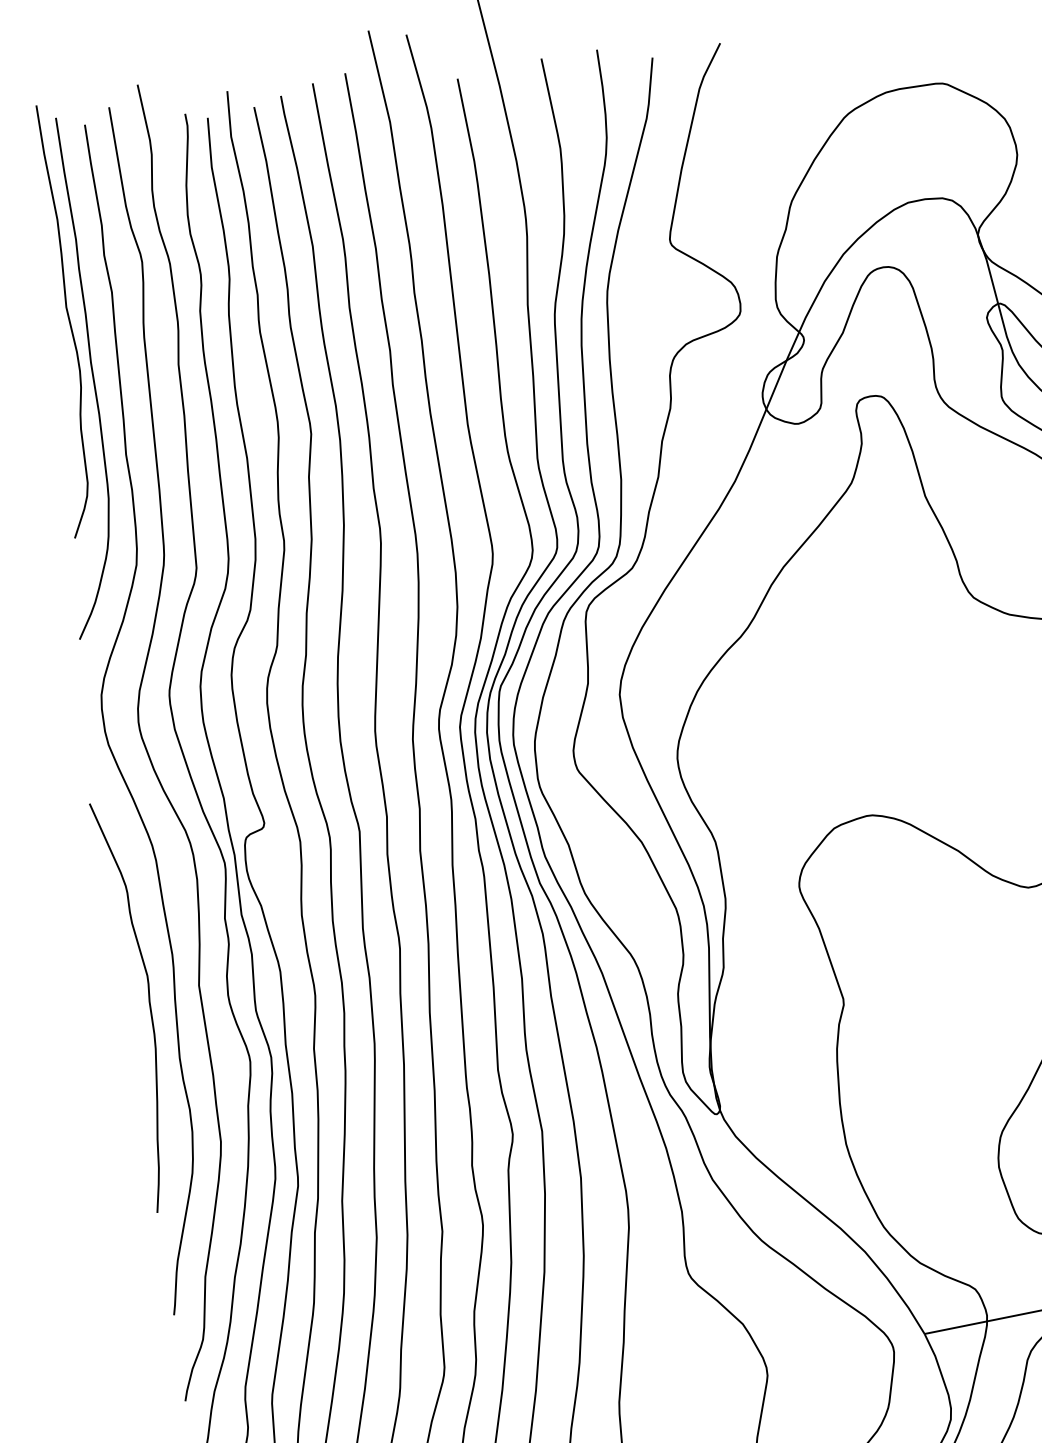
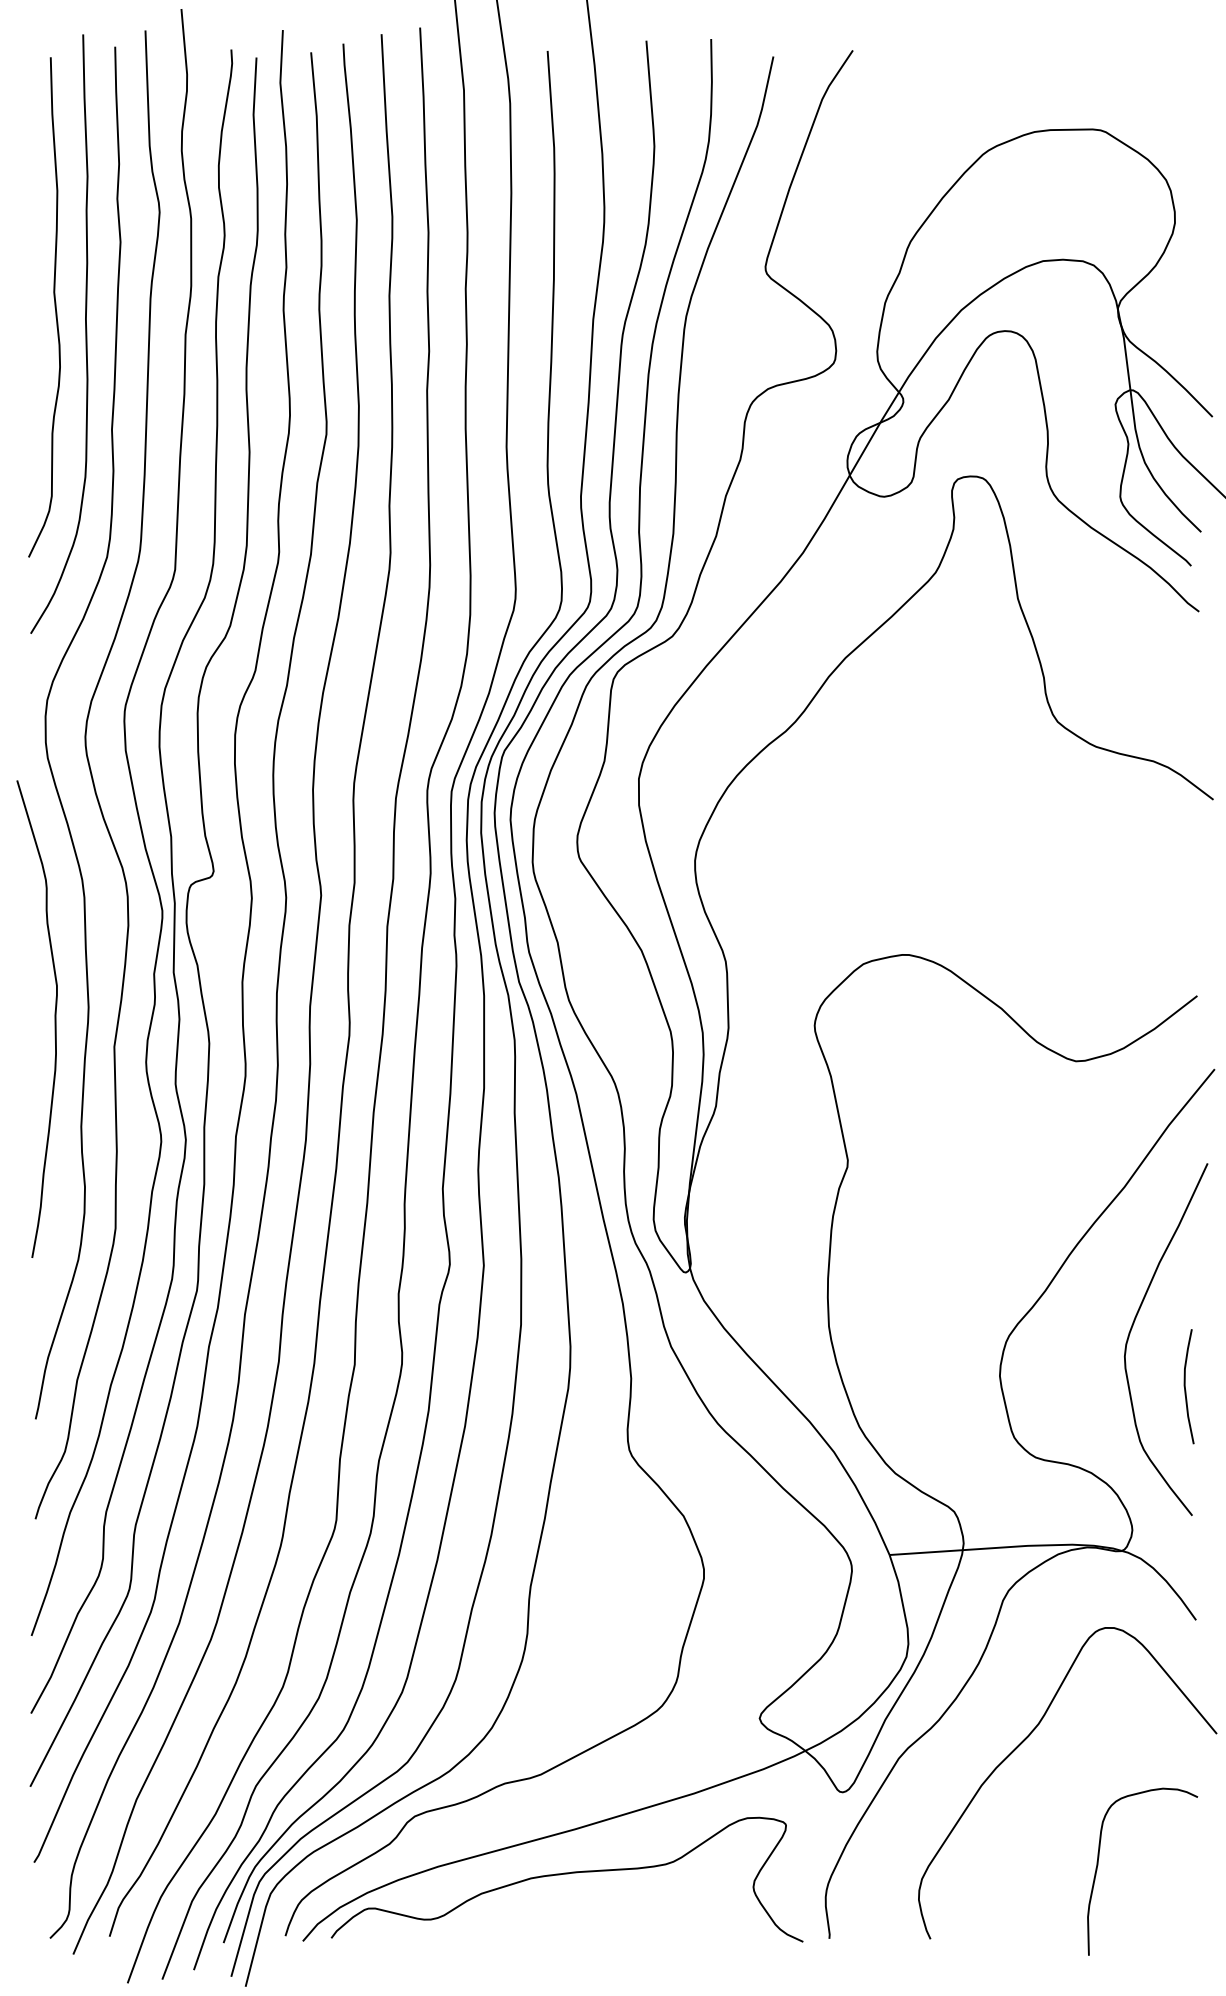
curve: (68, 320) -> (54, 307), moved
curve: (149, 1004) -> (54, 1018), moved

